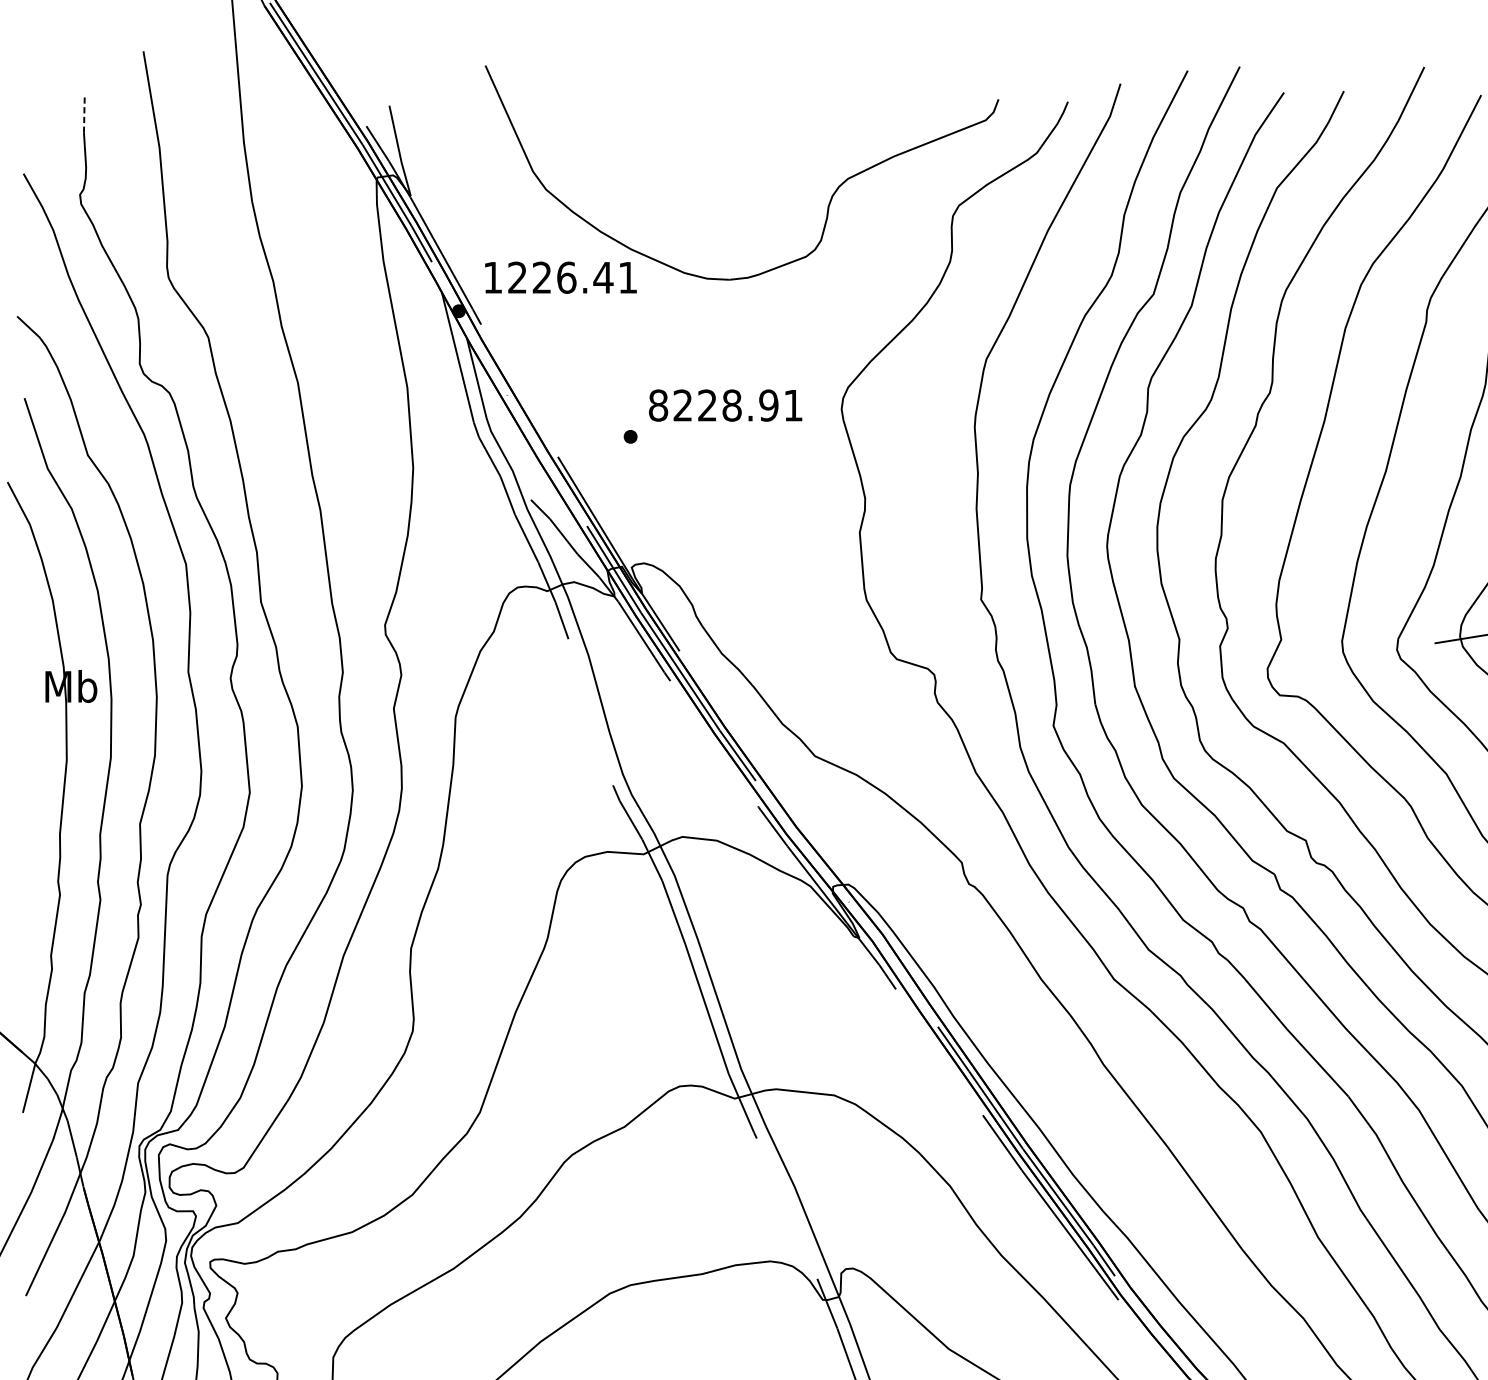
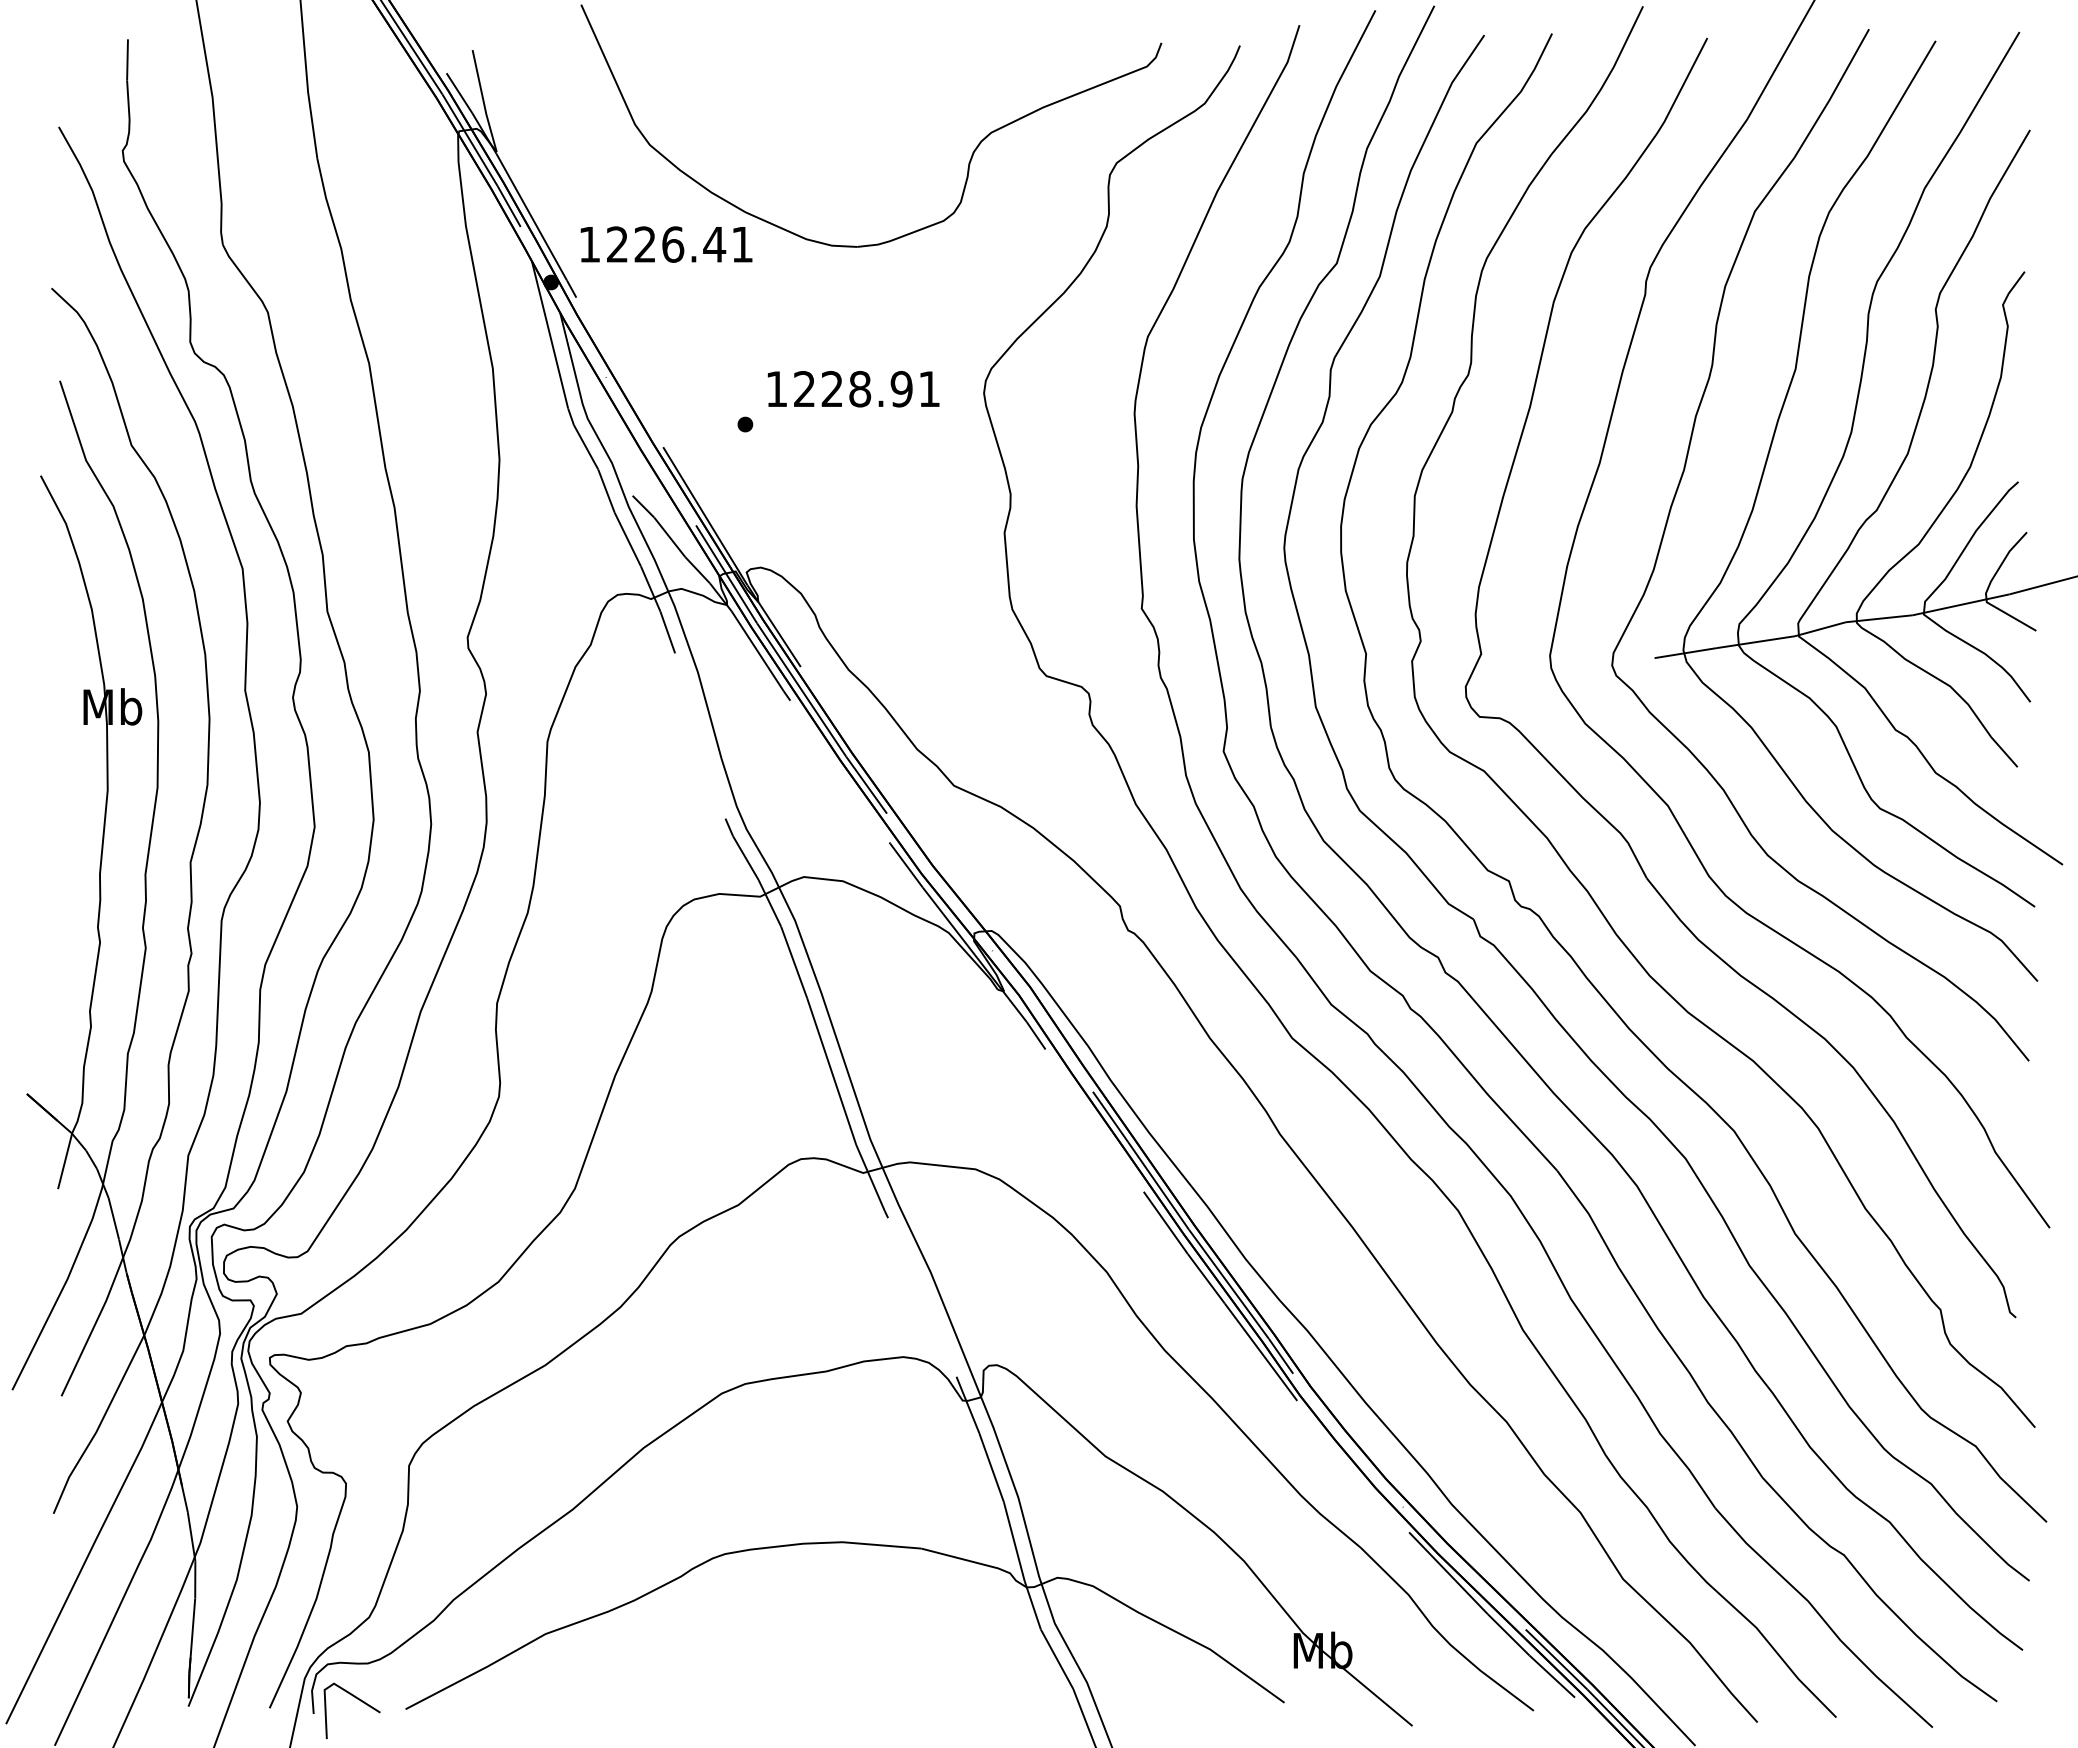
line: (84, 114) -> (127, 60), dashed -> solid
text: (658, 405) -> (776, 389), 8228.91 -> 1228.91

